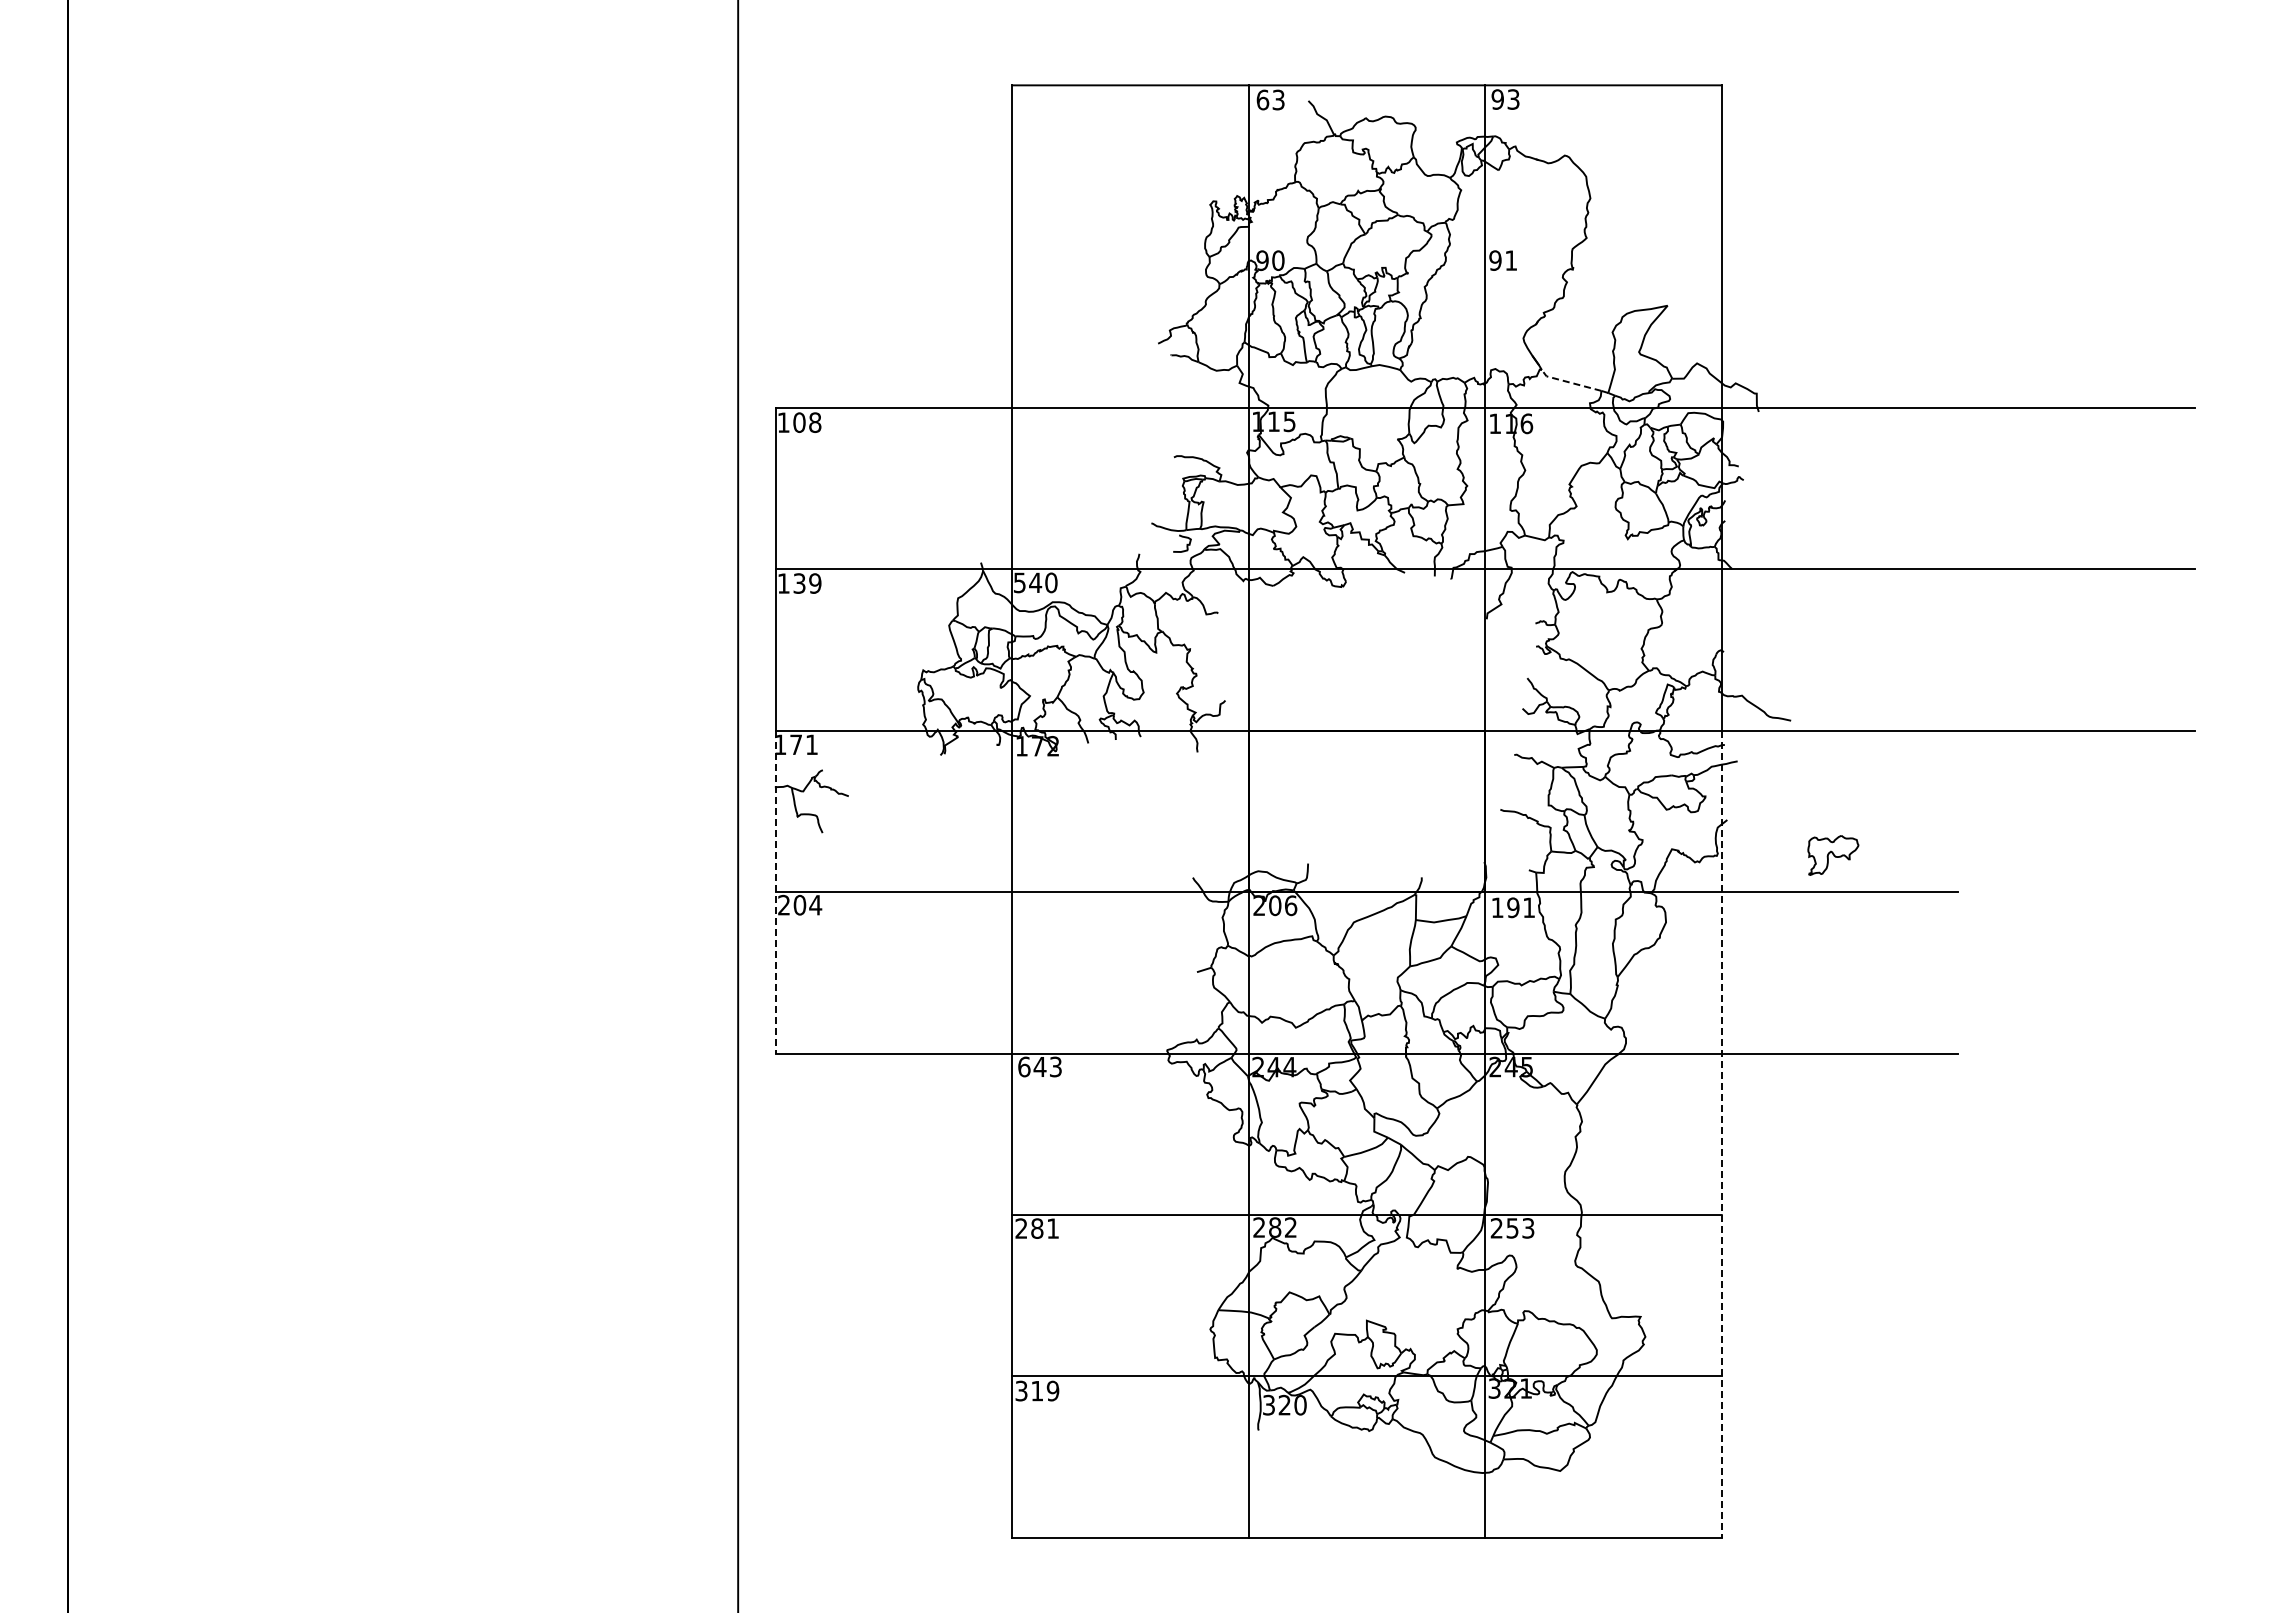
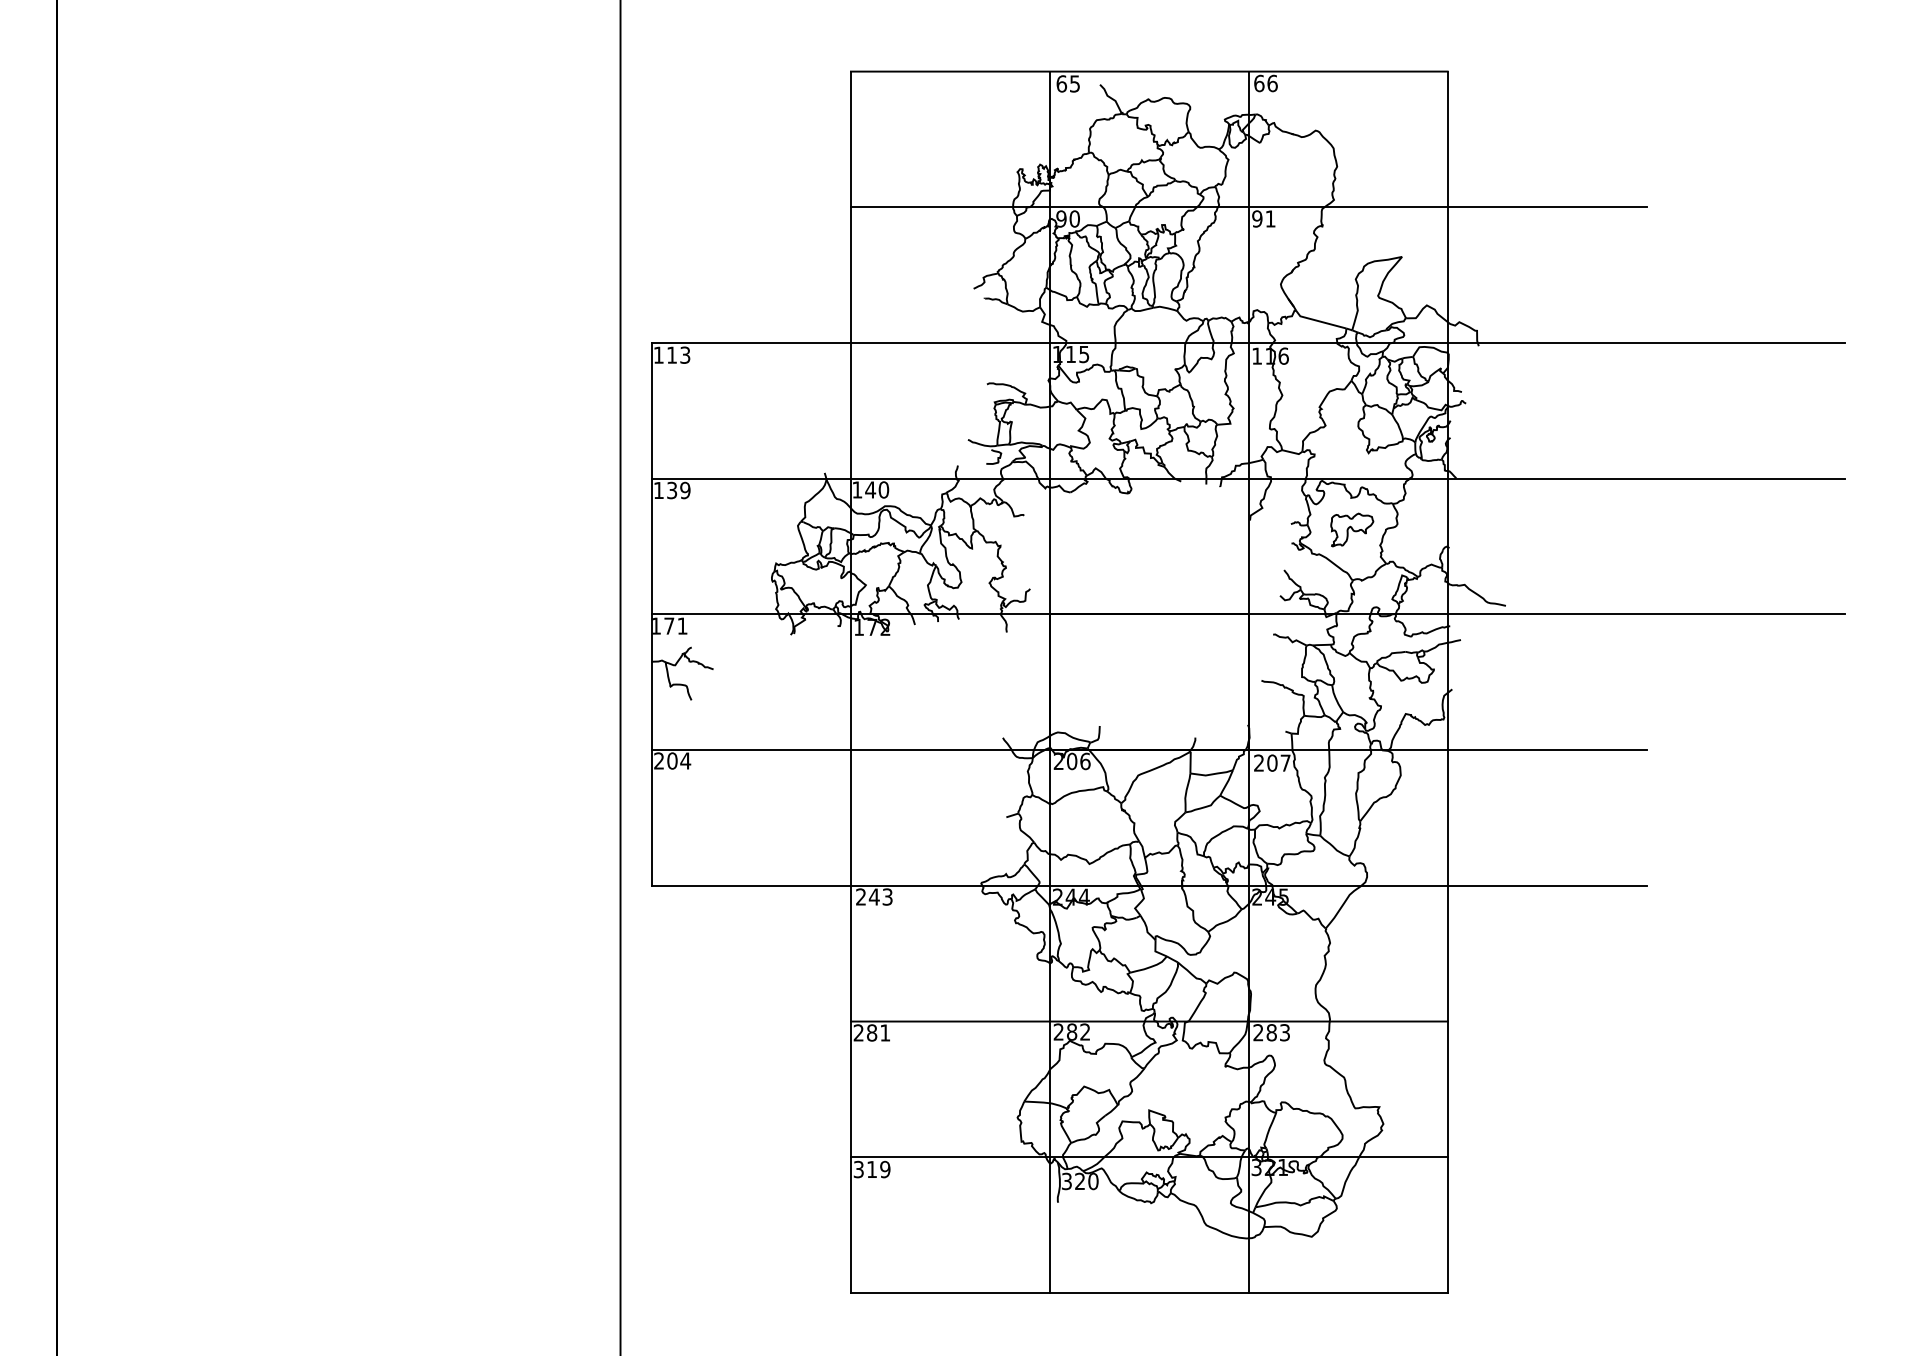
text: (1278, 99) -> (1074, 83), 63 -> 65
text: (1505, 99) -> (1265, 83), 93 -> 66
line: (1485, 246) -> (1248, 207), added
line: (1569, 382) -> (1319, 321), dashed -> solid
text: (807, 422) -> (678, 355), 108 -> 113
text: (1019, 582) -> (857, 489), 540 -> 140
part: (1833, 855) -> (1352, 530), moved
line: (775, 892) -> (651, 750), dashed -> solid
text: (1512, 907) -> (1271, 762), 191 -> 207
text: (1024, 1066) -> (861, 896), 643 -> 243
line: (1721, 1134) -> (1447, 953), dashed -> solid
text: (1512, 1228) -> (1271, 1032), 253 -> 283

